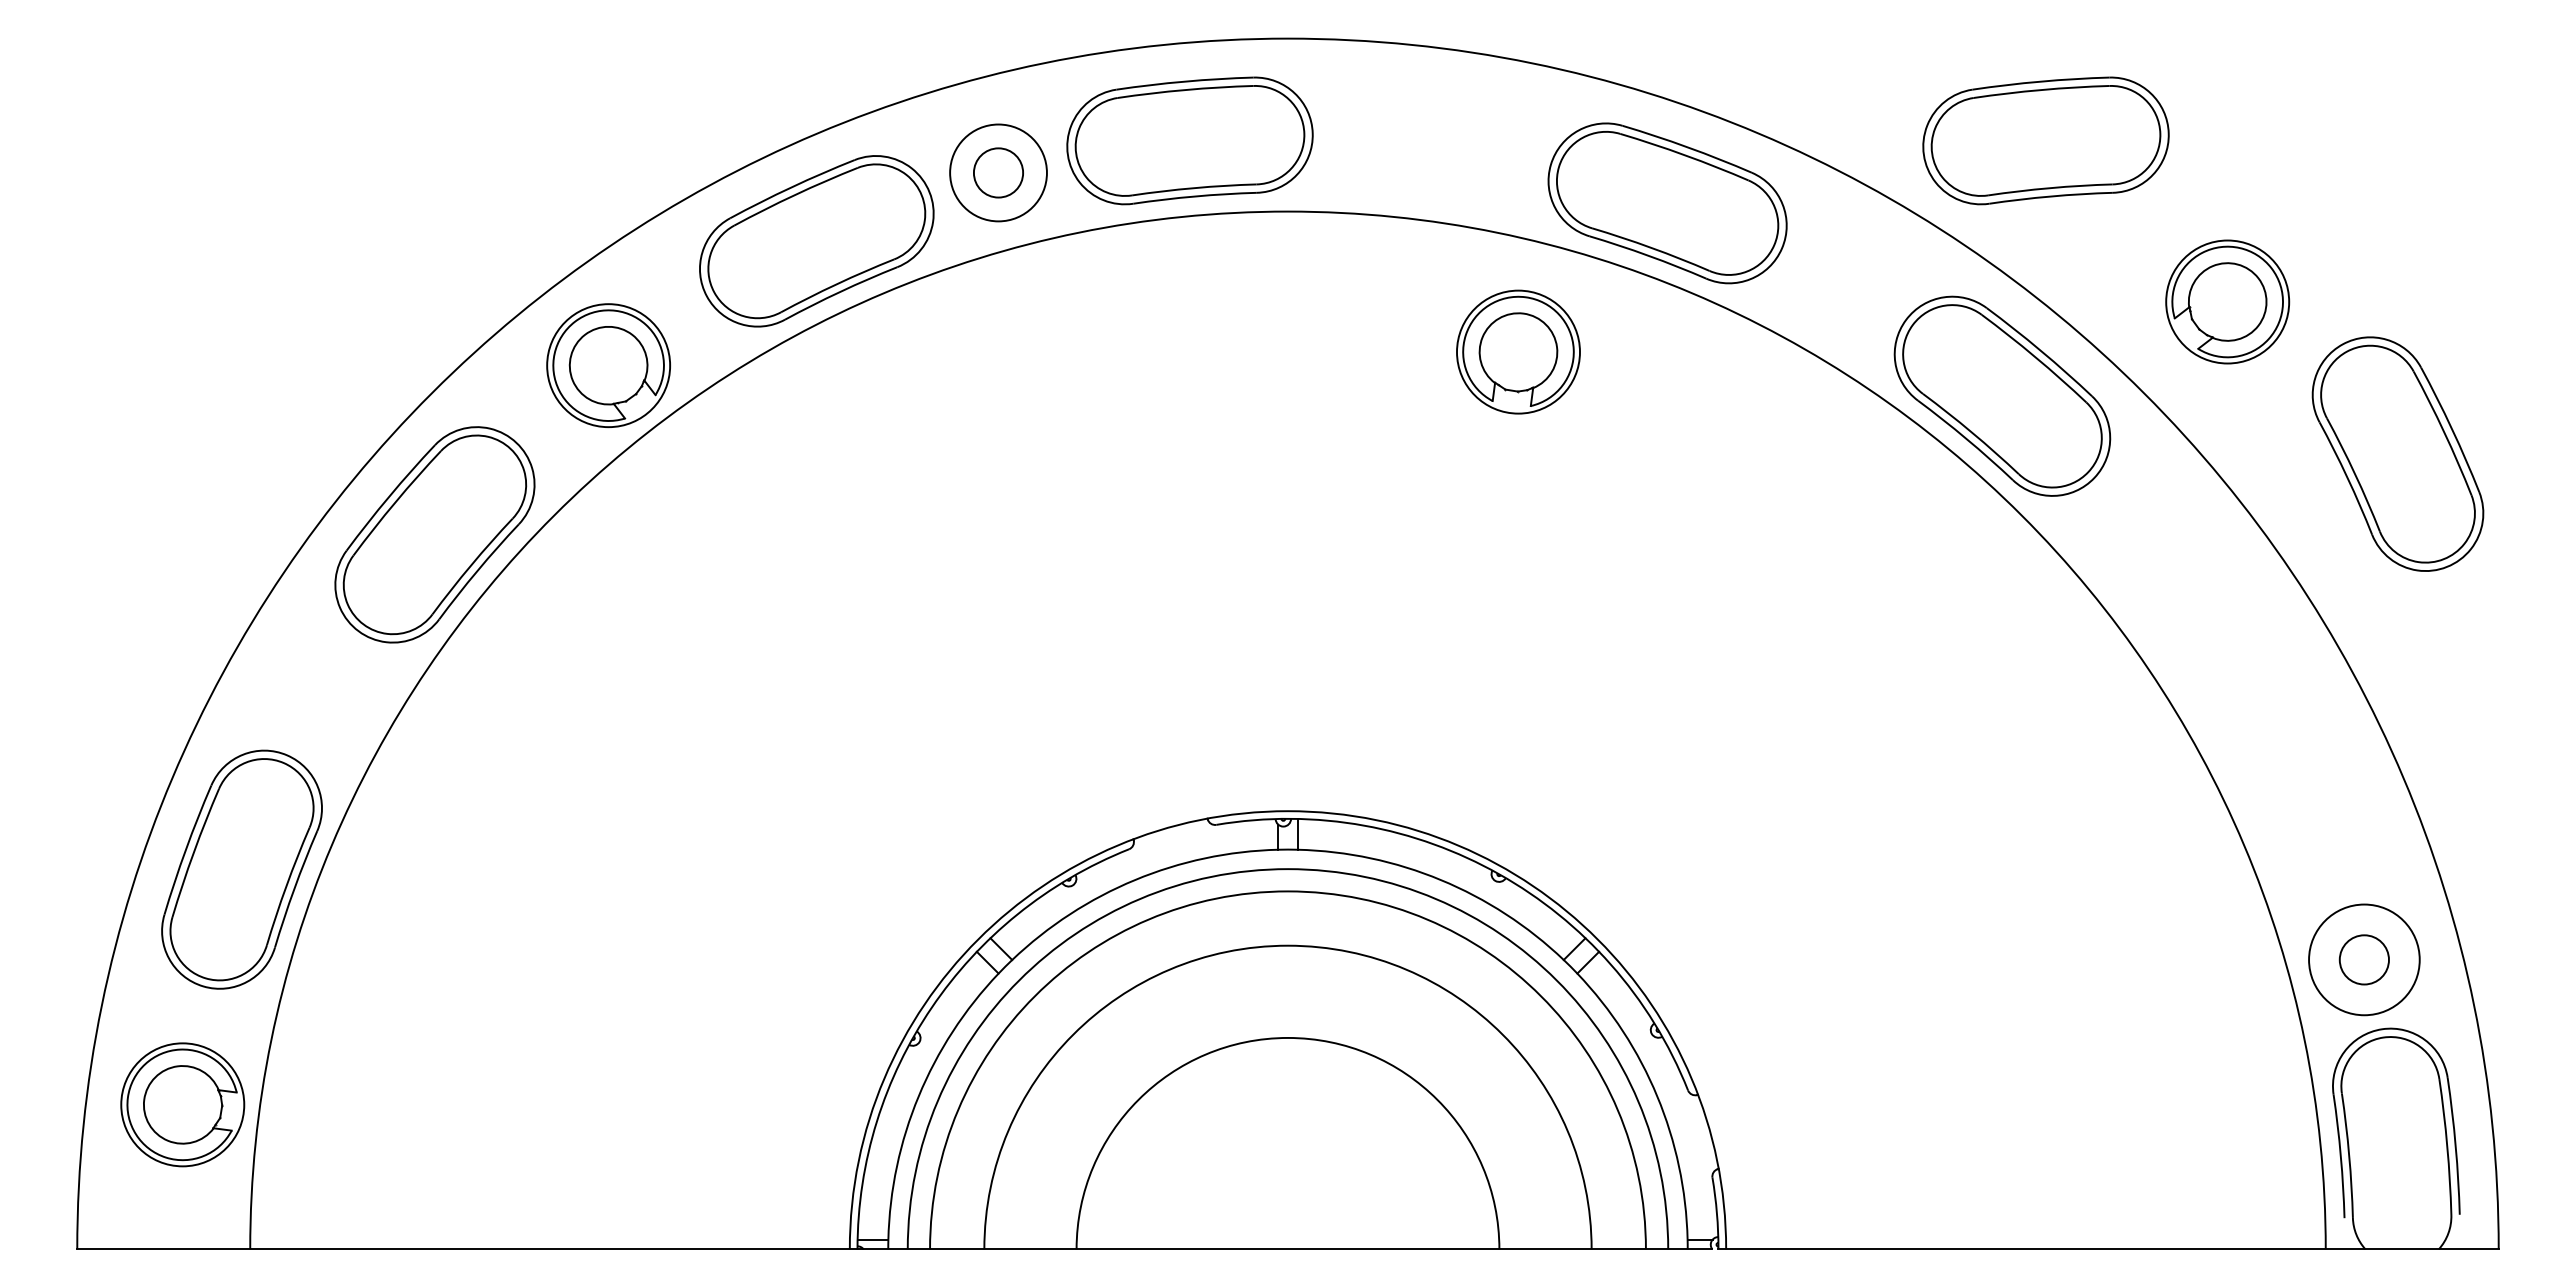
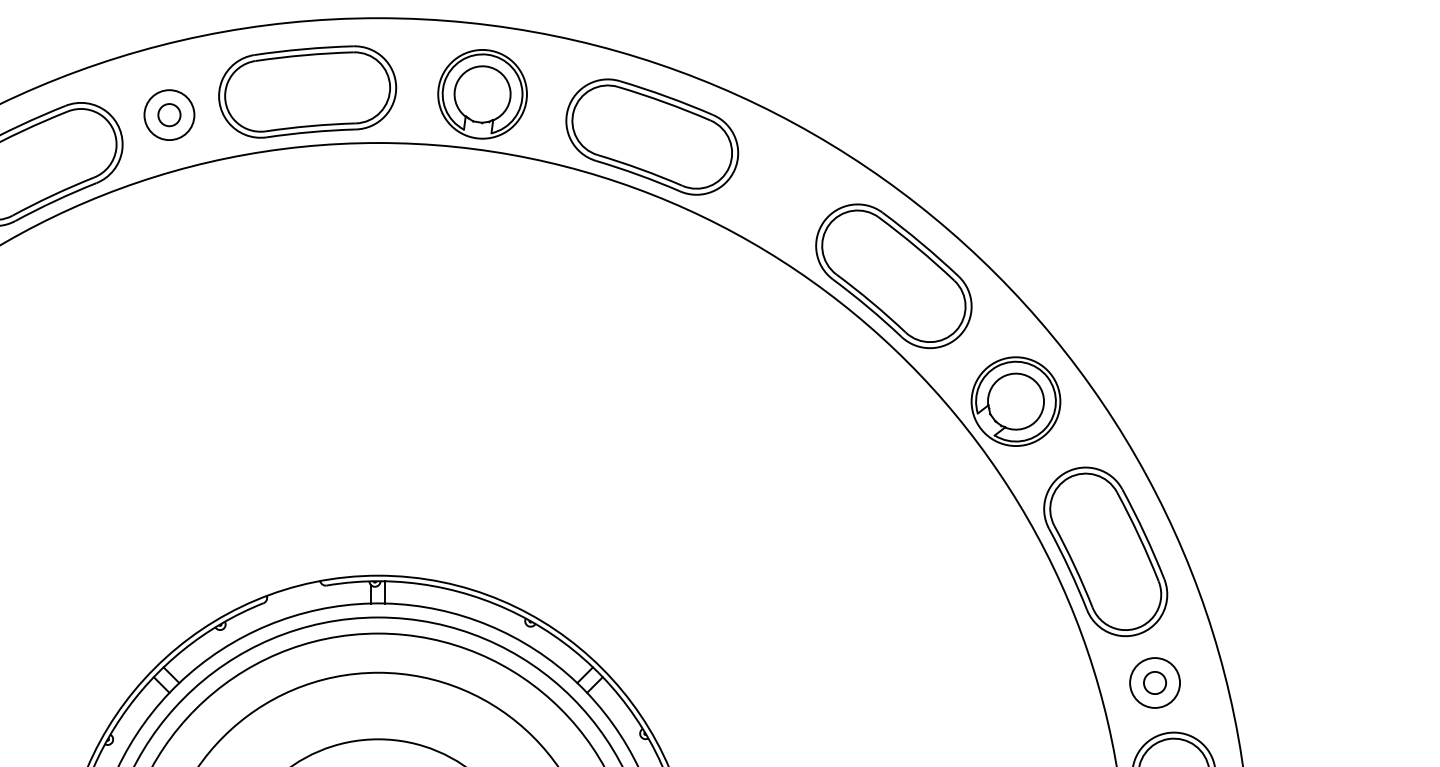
part: (2045, 140) -> (924, 91), removed
circle: (998, 172) -> (169, 114), size x0.62
circle: (998, 172) -> (169, 114), size x0.71
part: (2227, 301) -> (1015, 401), moved
part: (1518, 351) -> (482, 93), moved
part: (2397, 453) -> (1105, 551), moved
circle: (2363, 959) -> (1154, 682), size x0.62
circle: (2364, 959) -> (1155, 682), size x0.62

